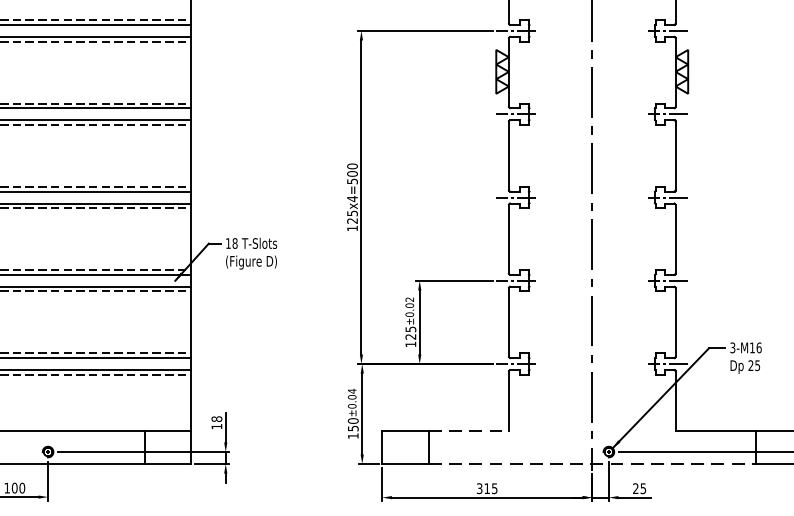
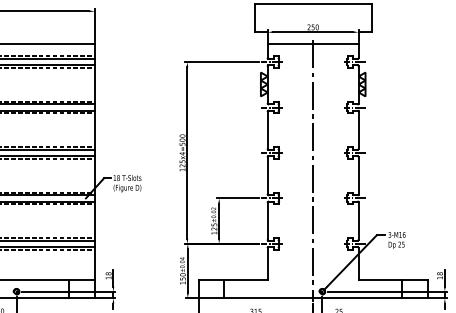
line: (469, 431) -> (246, 280), dashed -> solid
line: (592, 464) -> (313, 298), dashed -> solid

